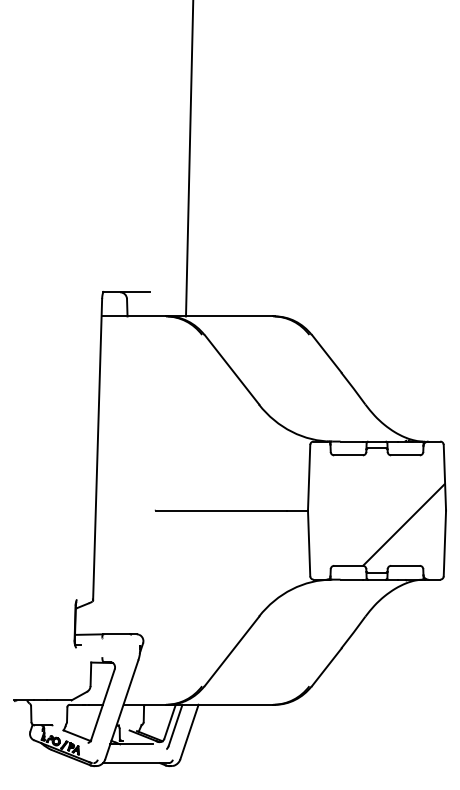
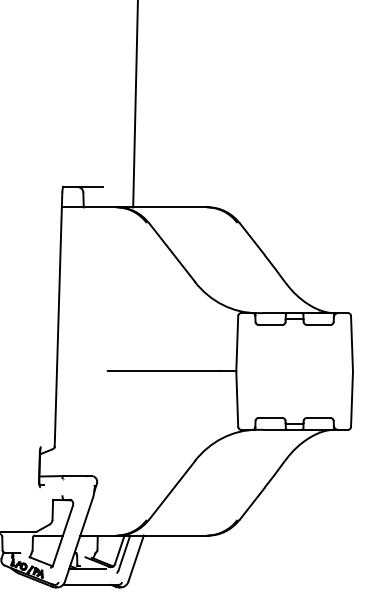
hatch: (404, 524) -> (317, 383), removed

